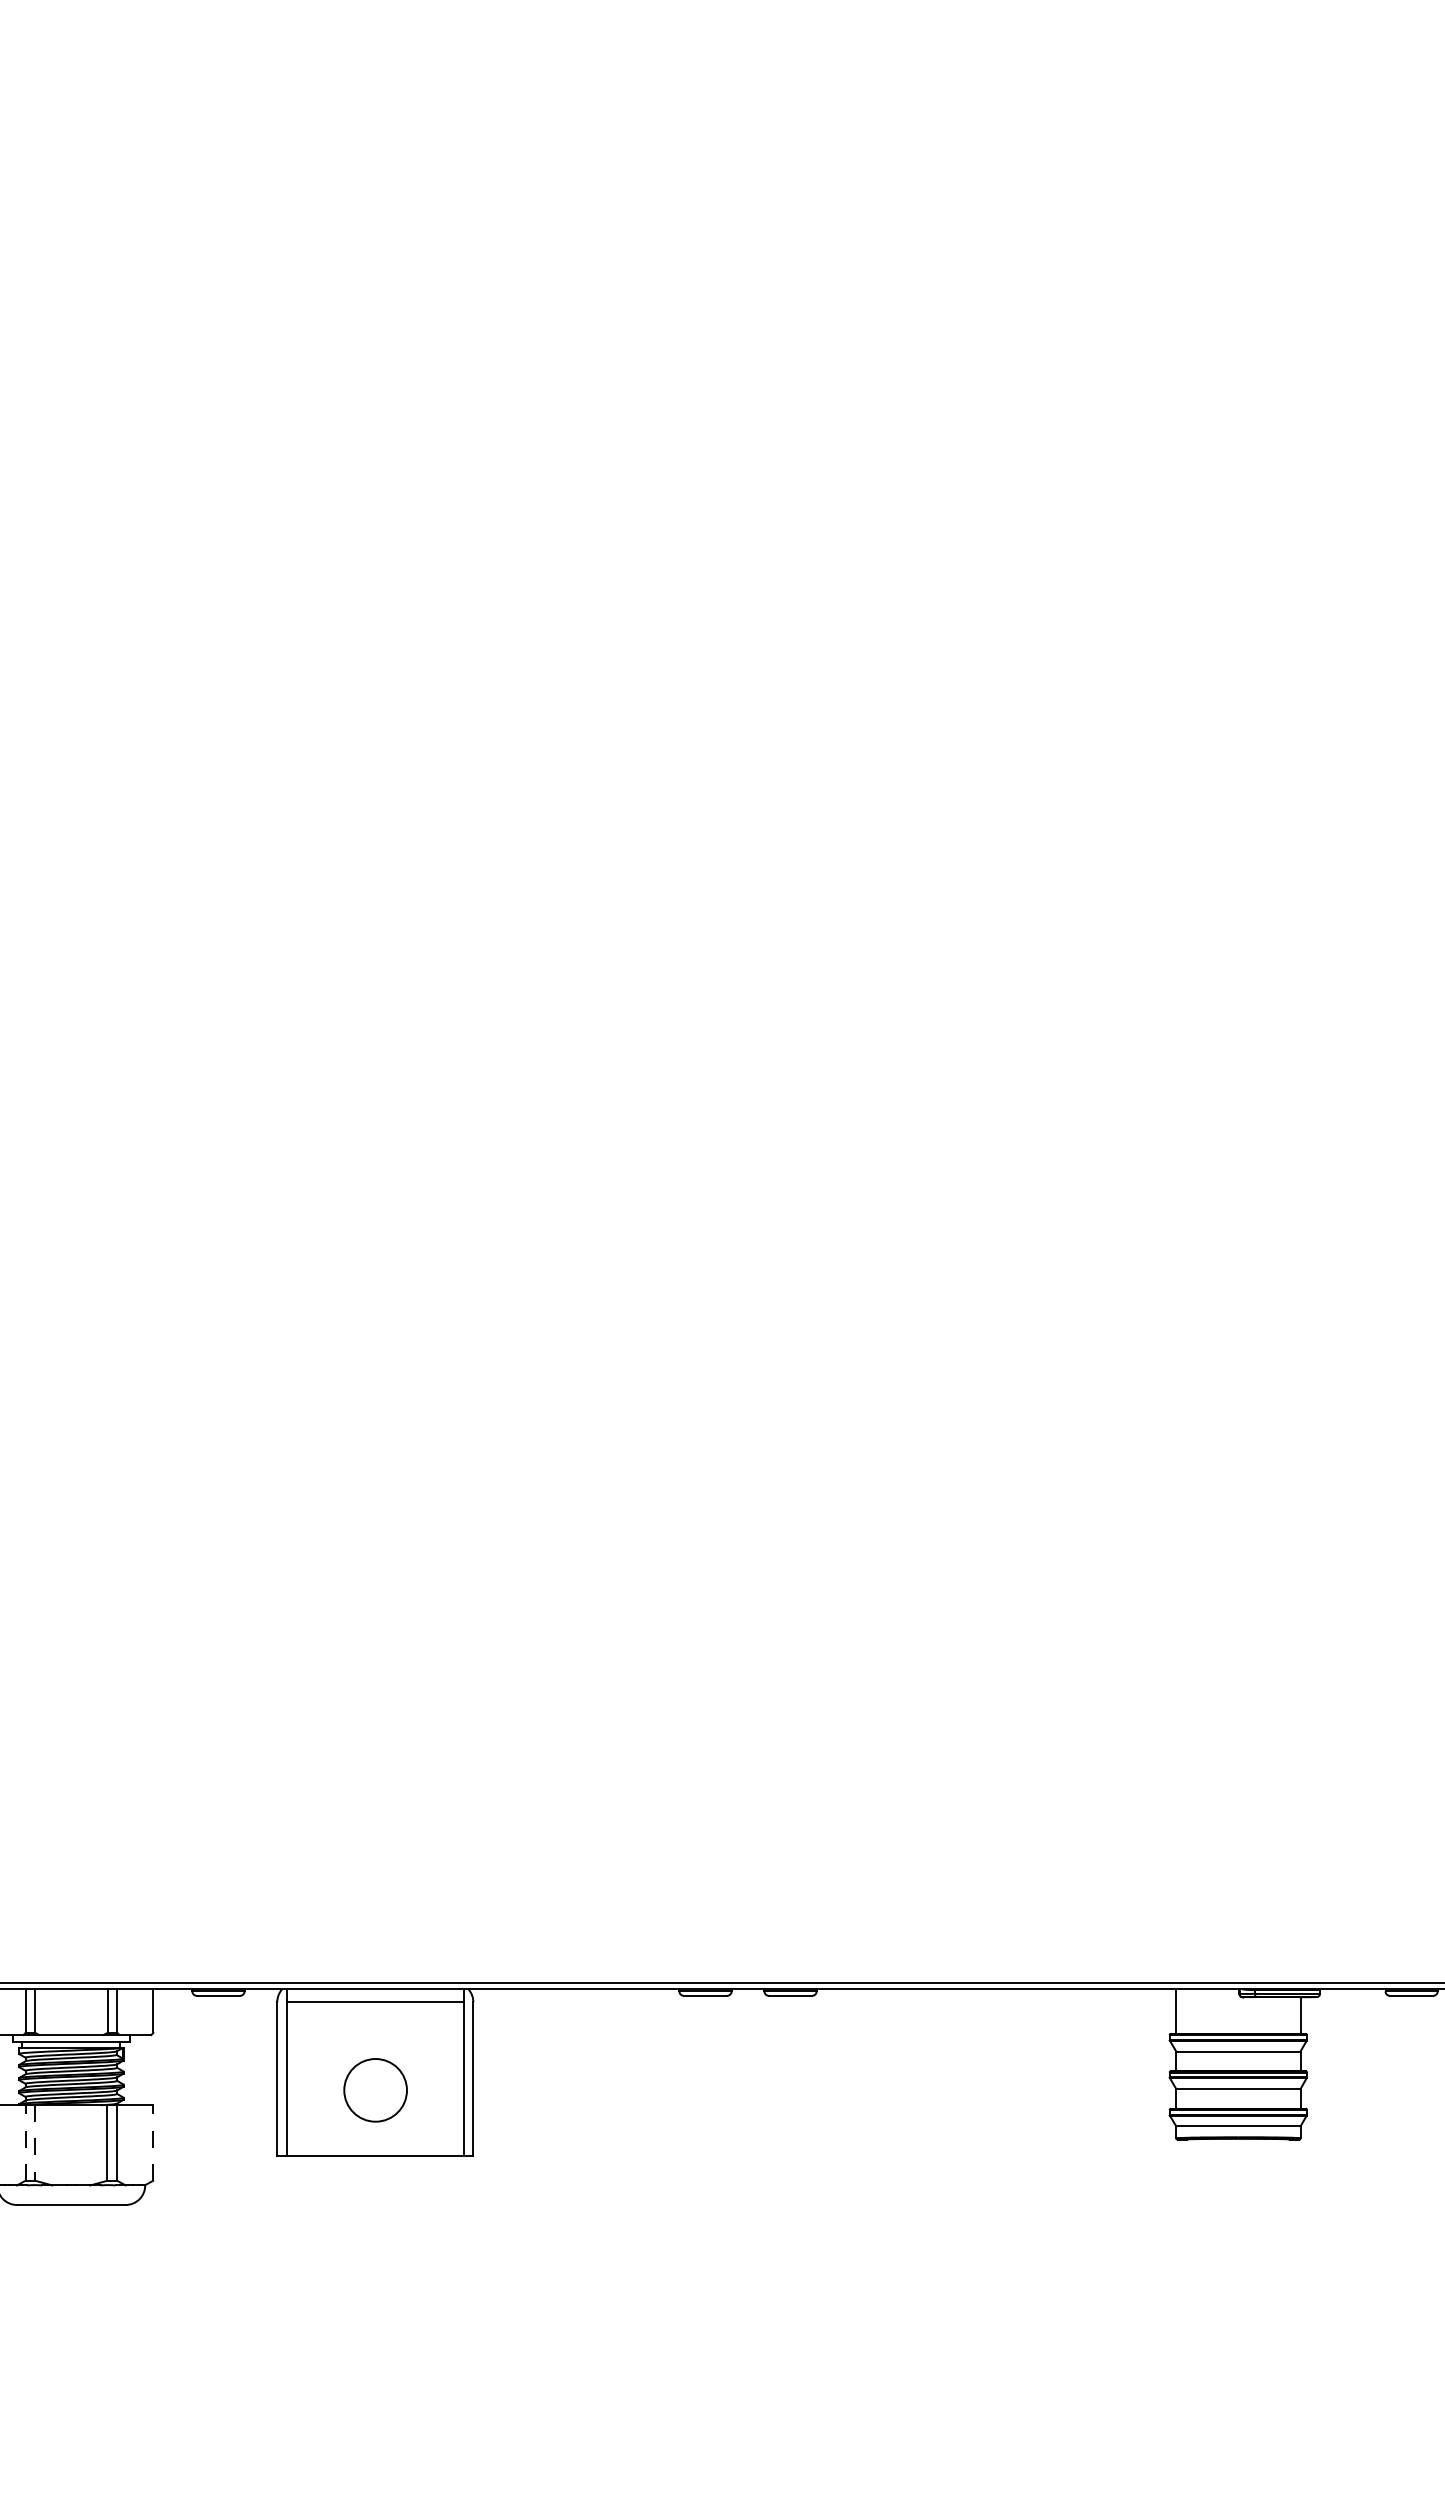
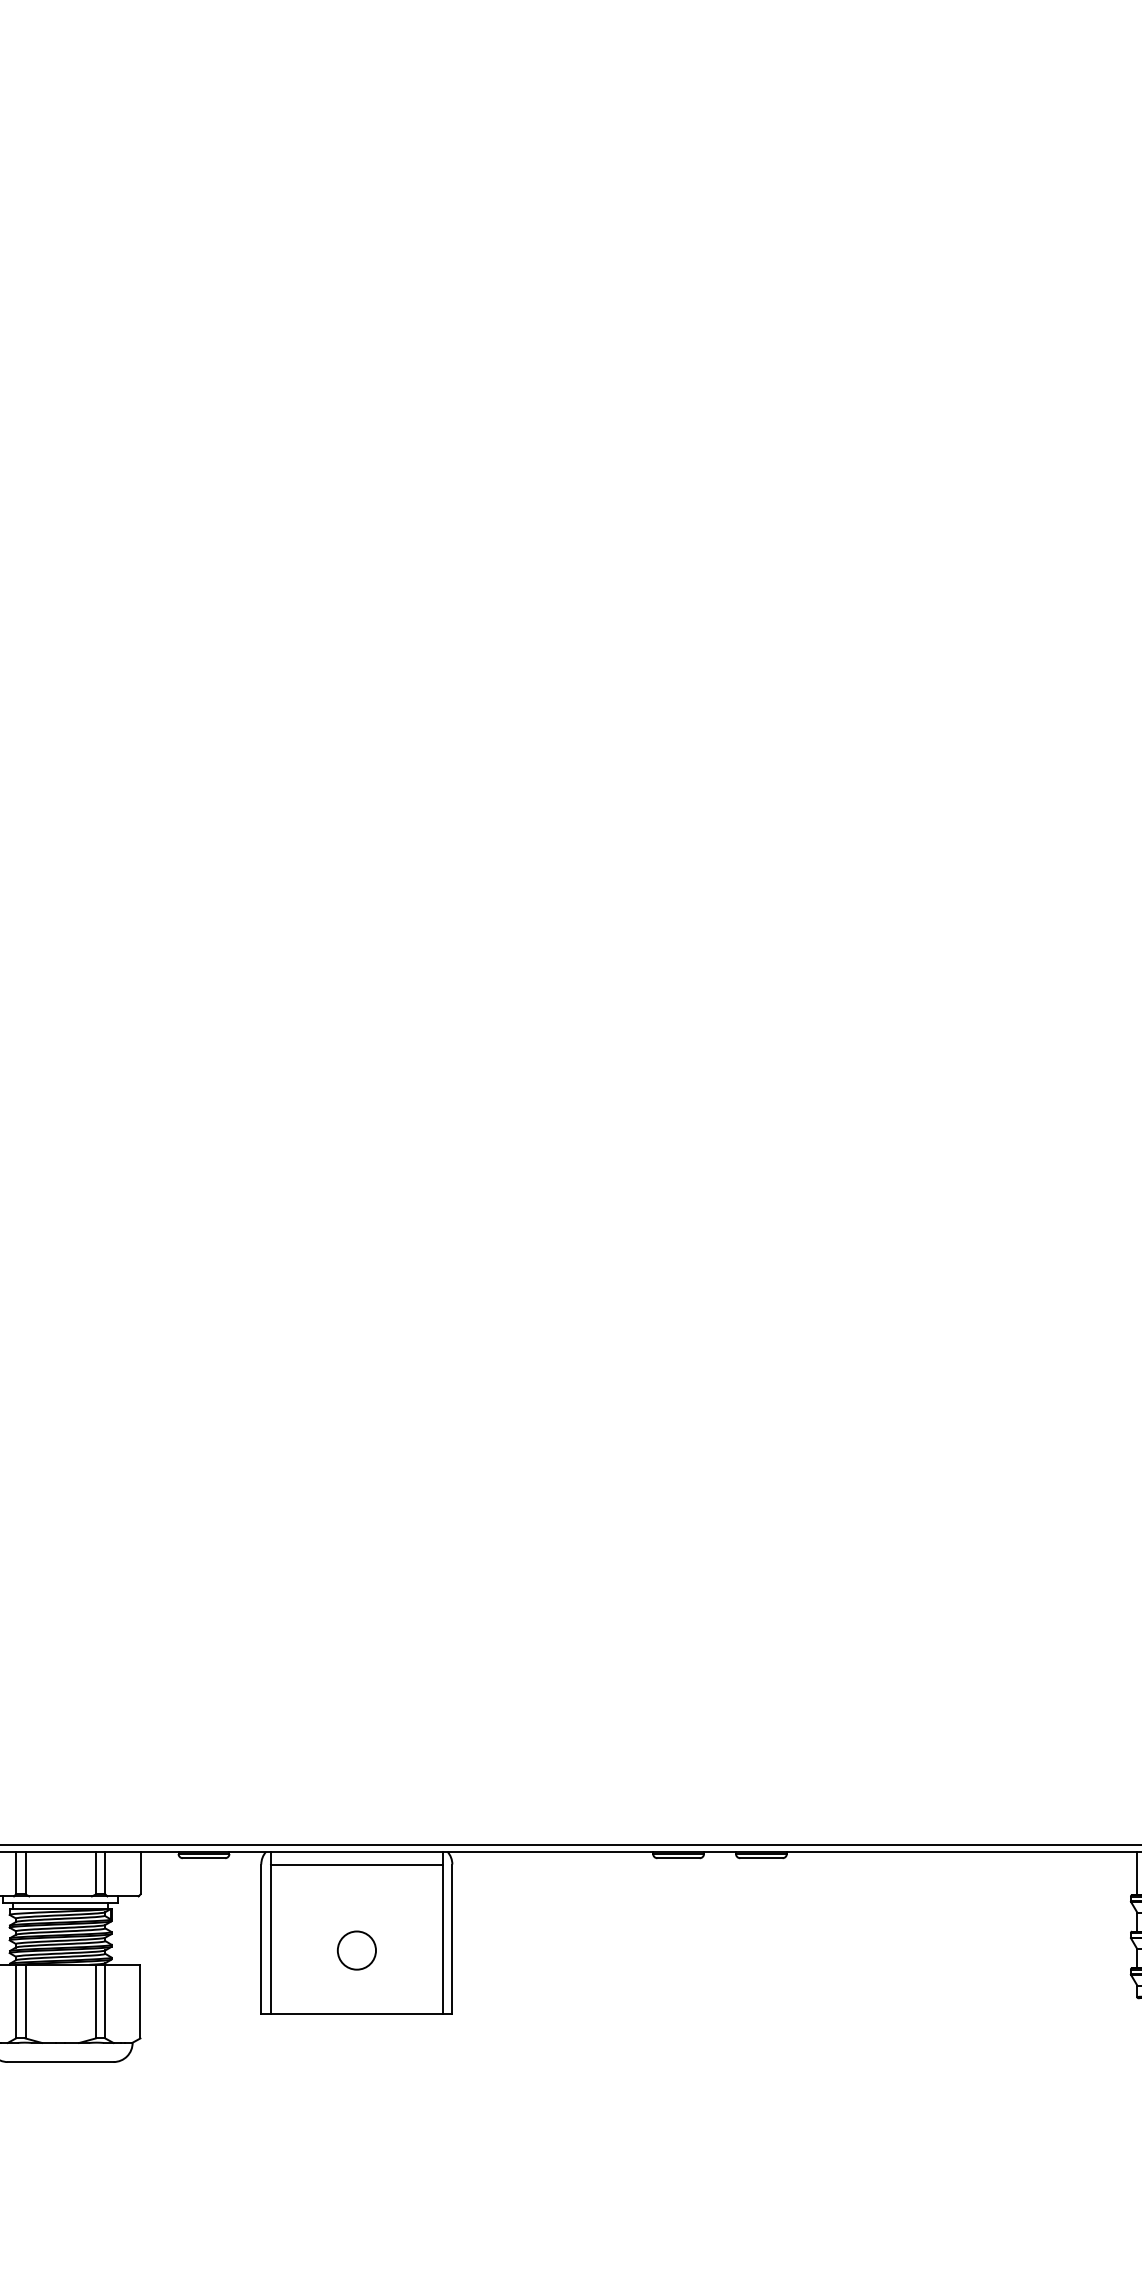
circle: (374, 2090) -> (356, 1950), size x0.62
line: (25, 2142) -> (15, 2001), dashed -> solid
line: (35, 2142) -> (25, 2001), dashed -> solid
line: (153, 2142) -> (140, 2001), dashed -> solid

